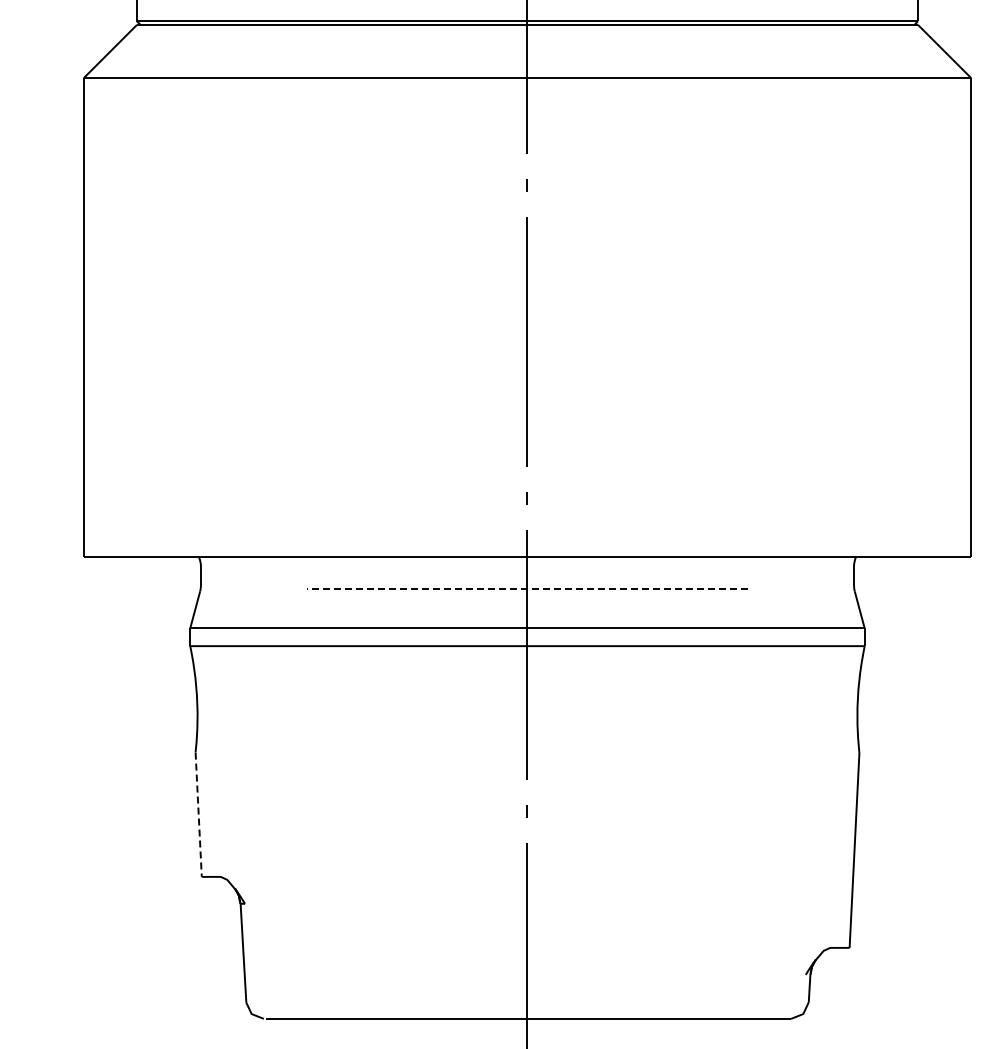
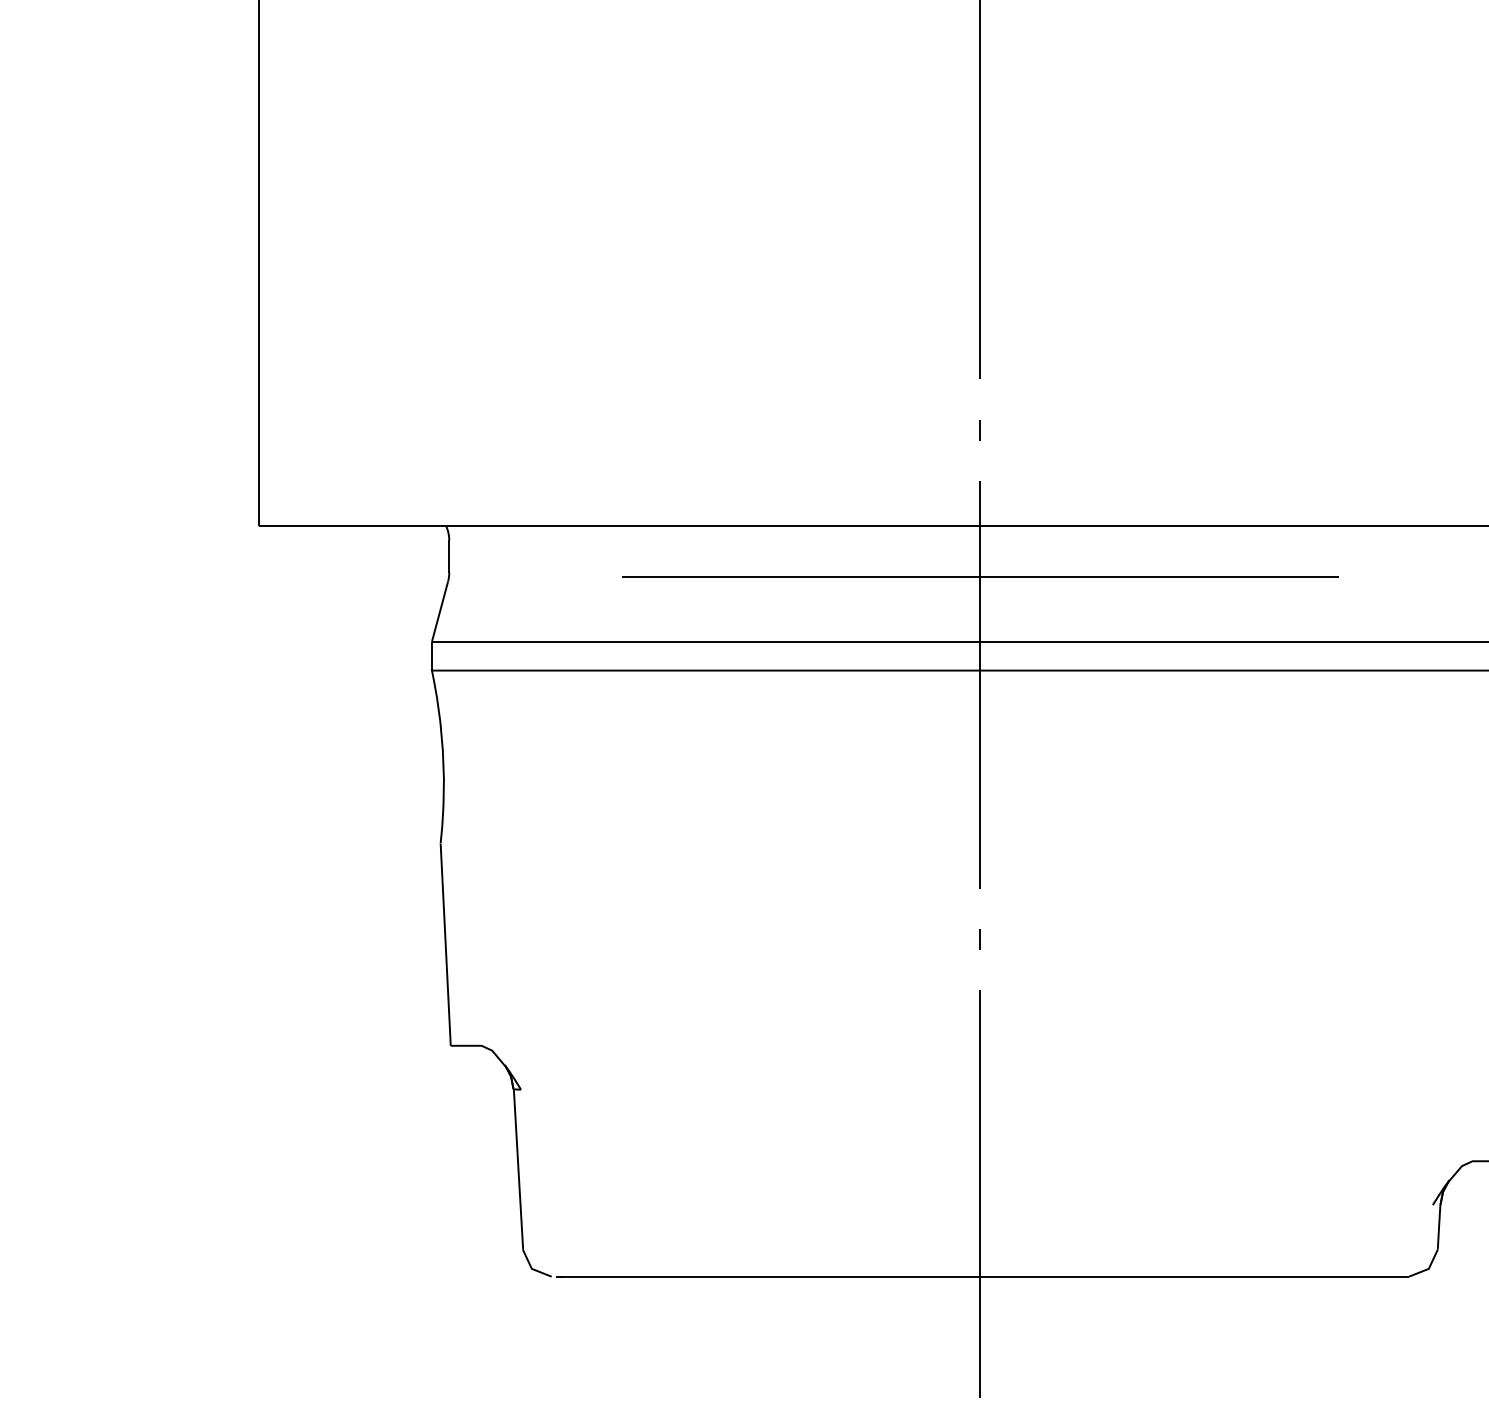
line: (527, 588) -> (980, 576), dashed -> solid
line: (198, 815) -> (445, 945), dashed -> solid

